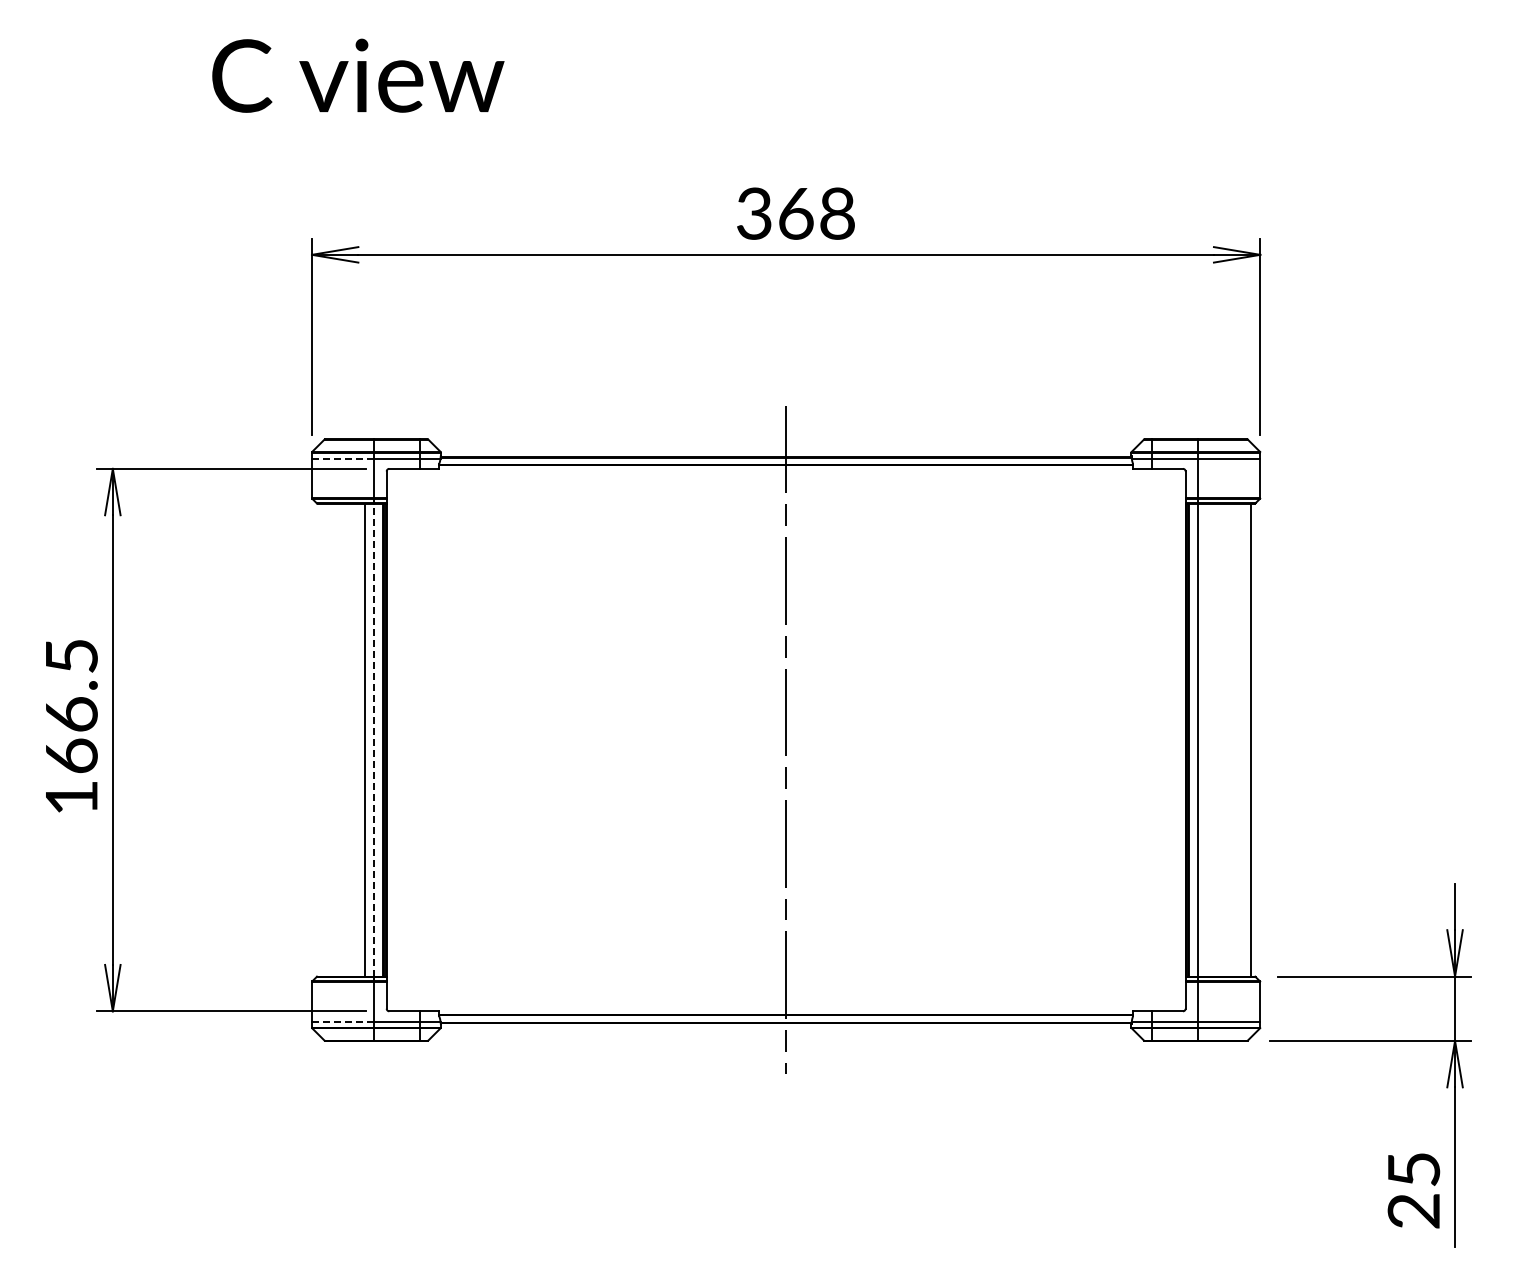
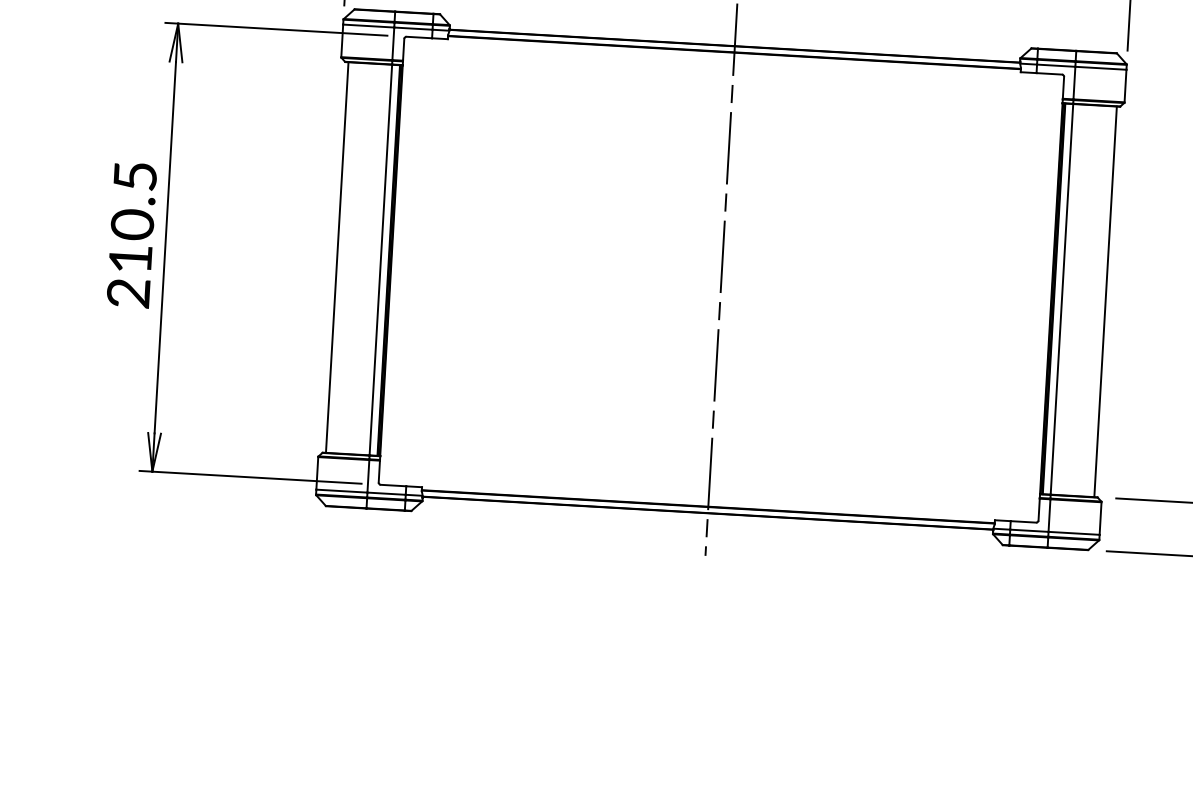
line: (342, 458) -> (368, 26), dashed -> solid
line: (365, 739) -> (337, 257), moved
line: (373, 739) -> (380, 259), dashed -> solid
text: (71, 755) -> (130, 258), 166.5 -> 210.5
line: (342, 1021) -> (341, 491), dashed -> solid

